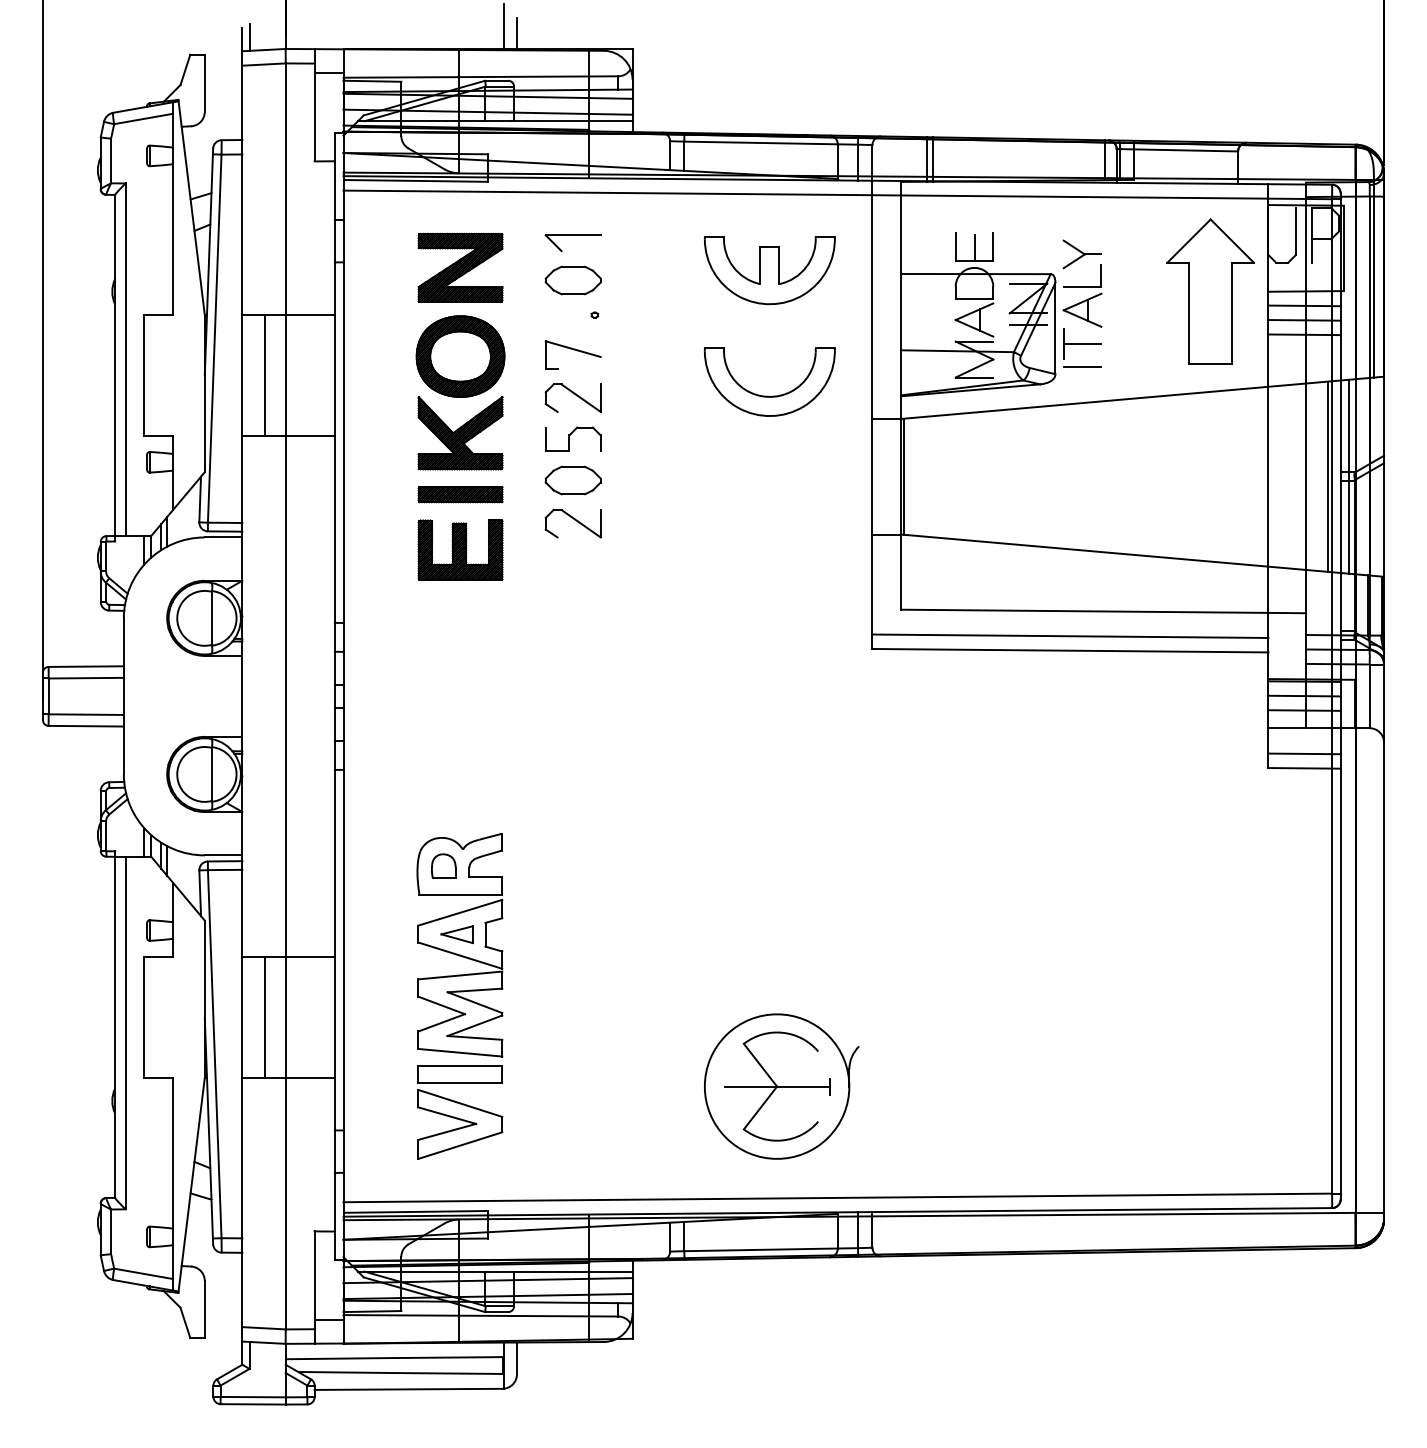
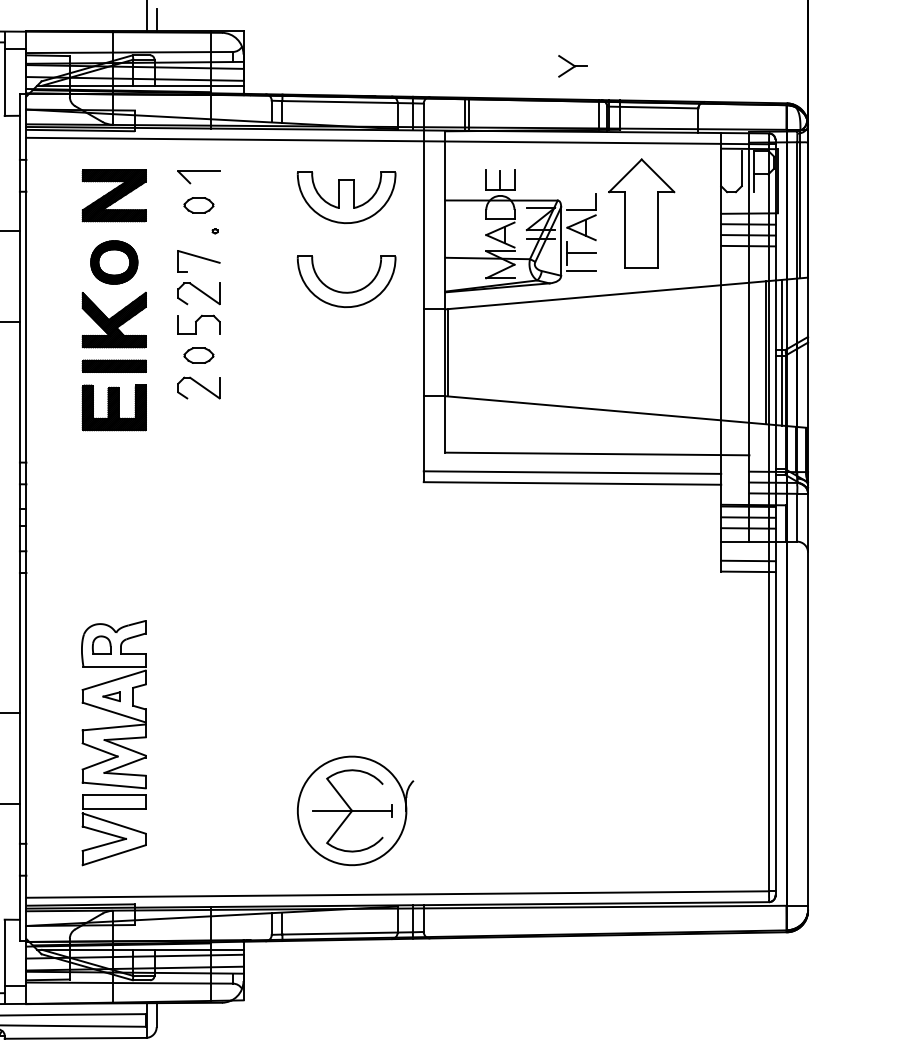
part: (1081, 254) -> (572, 66), moved
part: (572, 280) -> (198, 205), size x0.7
part: (1210, 291) -> (641, 213), moved
part: (460, 356) -> (114, 262), size x0.7
part: (572, 480) -> (198, 355), size x0.7
part: (456, 934) -> (111, 696), size x0.7

